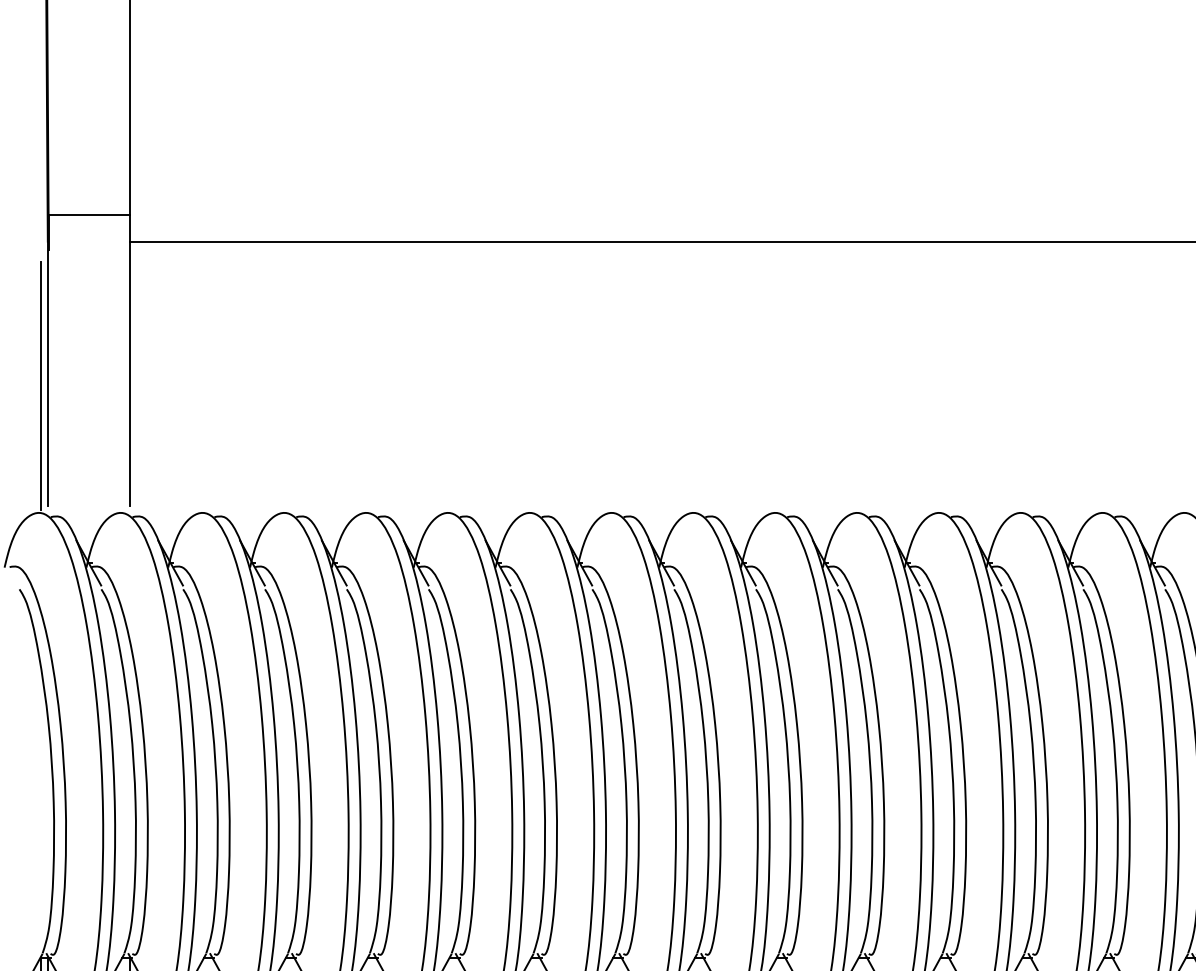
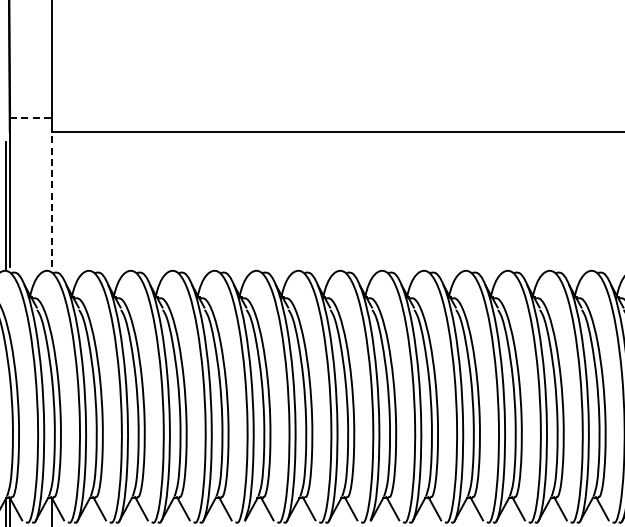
line: (90, 215) -> (31, 118), solid -> dashed
line: (129, 373) -> (51, 199), solid -> dashed

